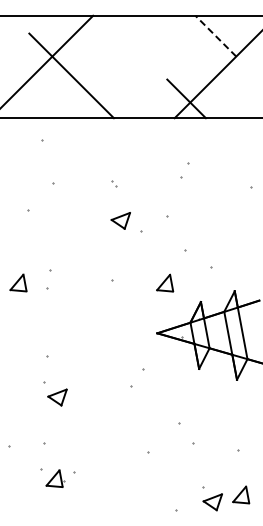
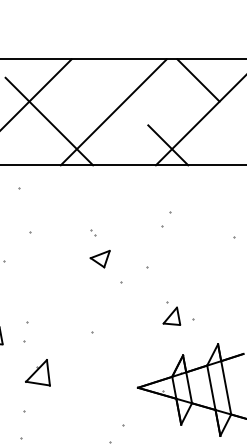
line: (215, 36) -> (198, 80), dashed -> solid
line: (133, 66) -> (113, 111), added
part: (120, 220) -> (99, 258), moved
part: (165, 282) -> (172, 315), moved
part: (60, 318) -> (37, 372), added

